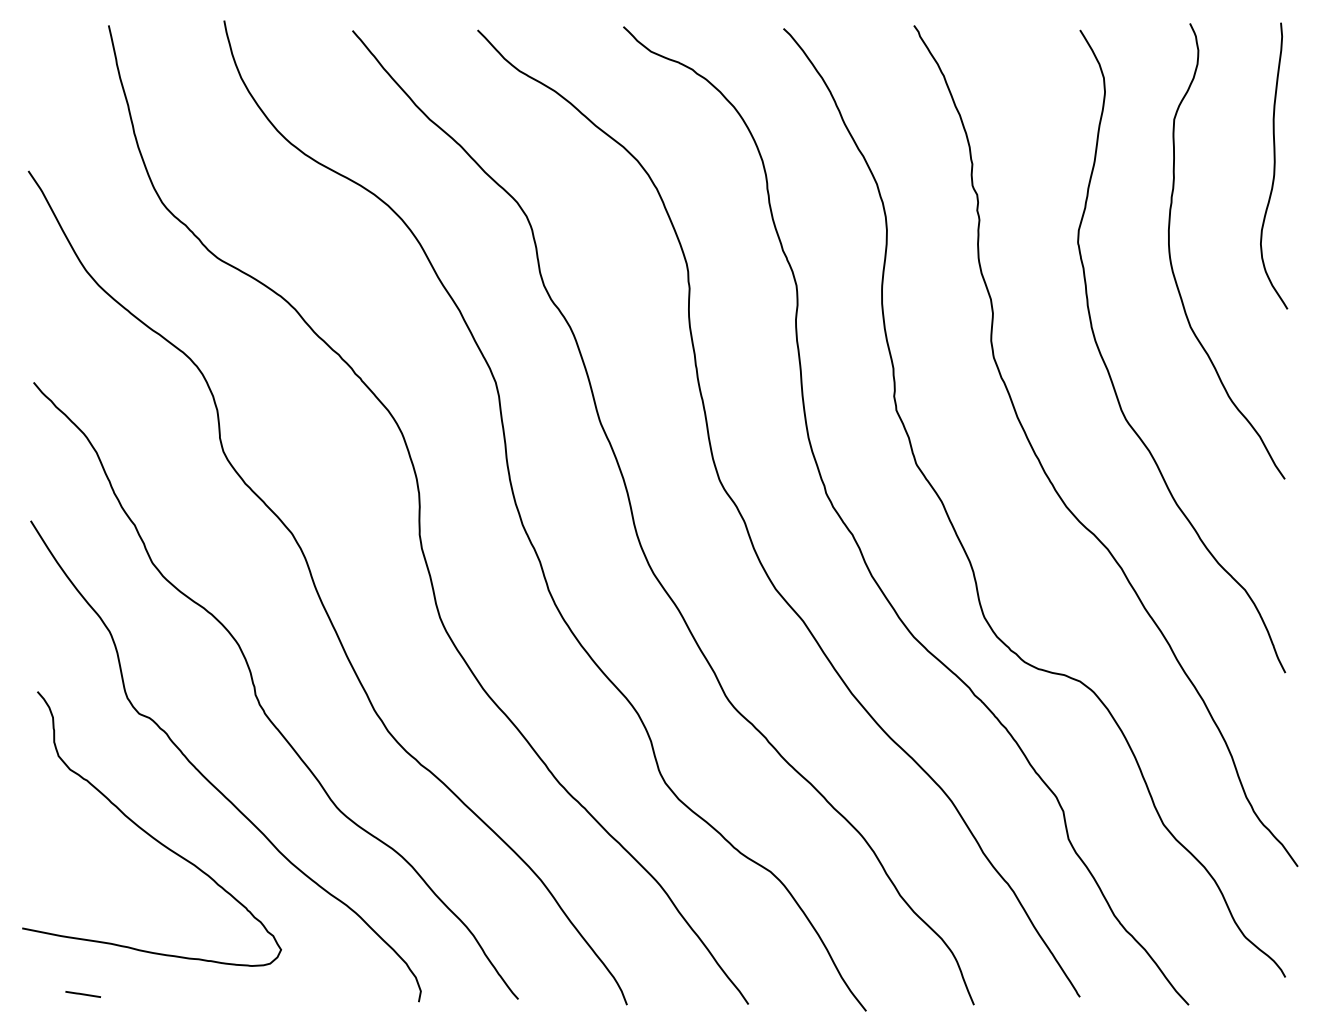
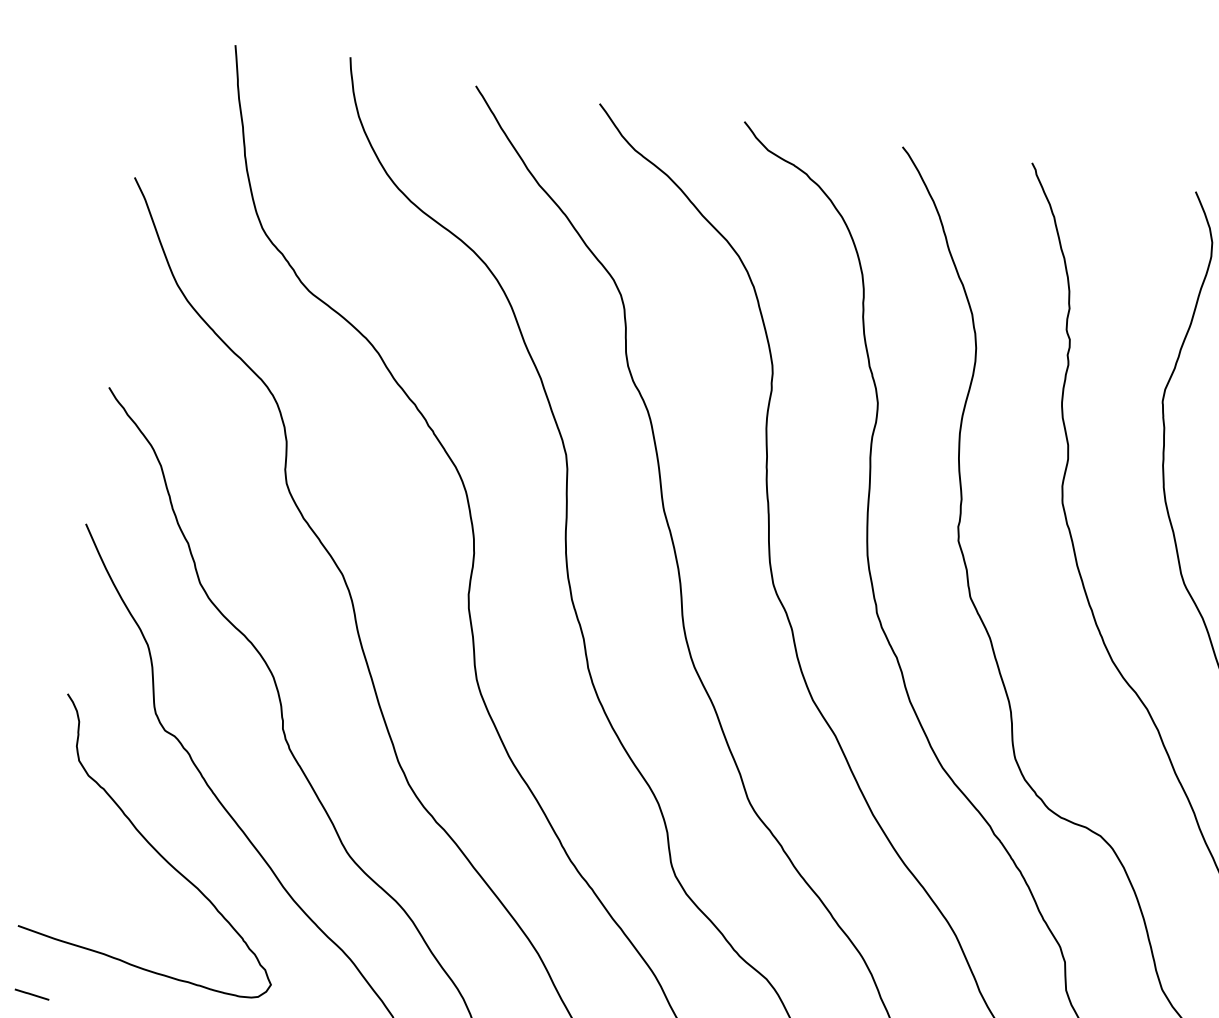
line: (82, 994) -> (31, 994), moved

